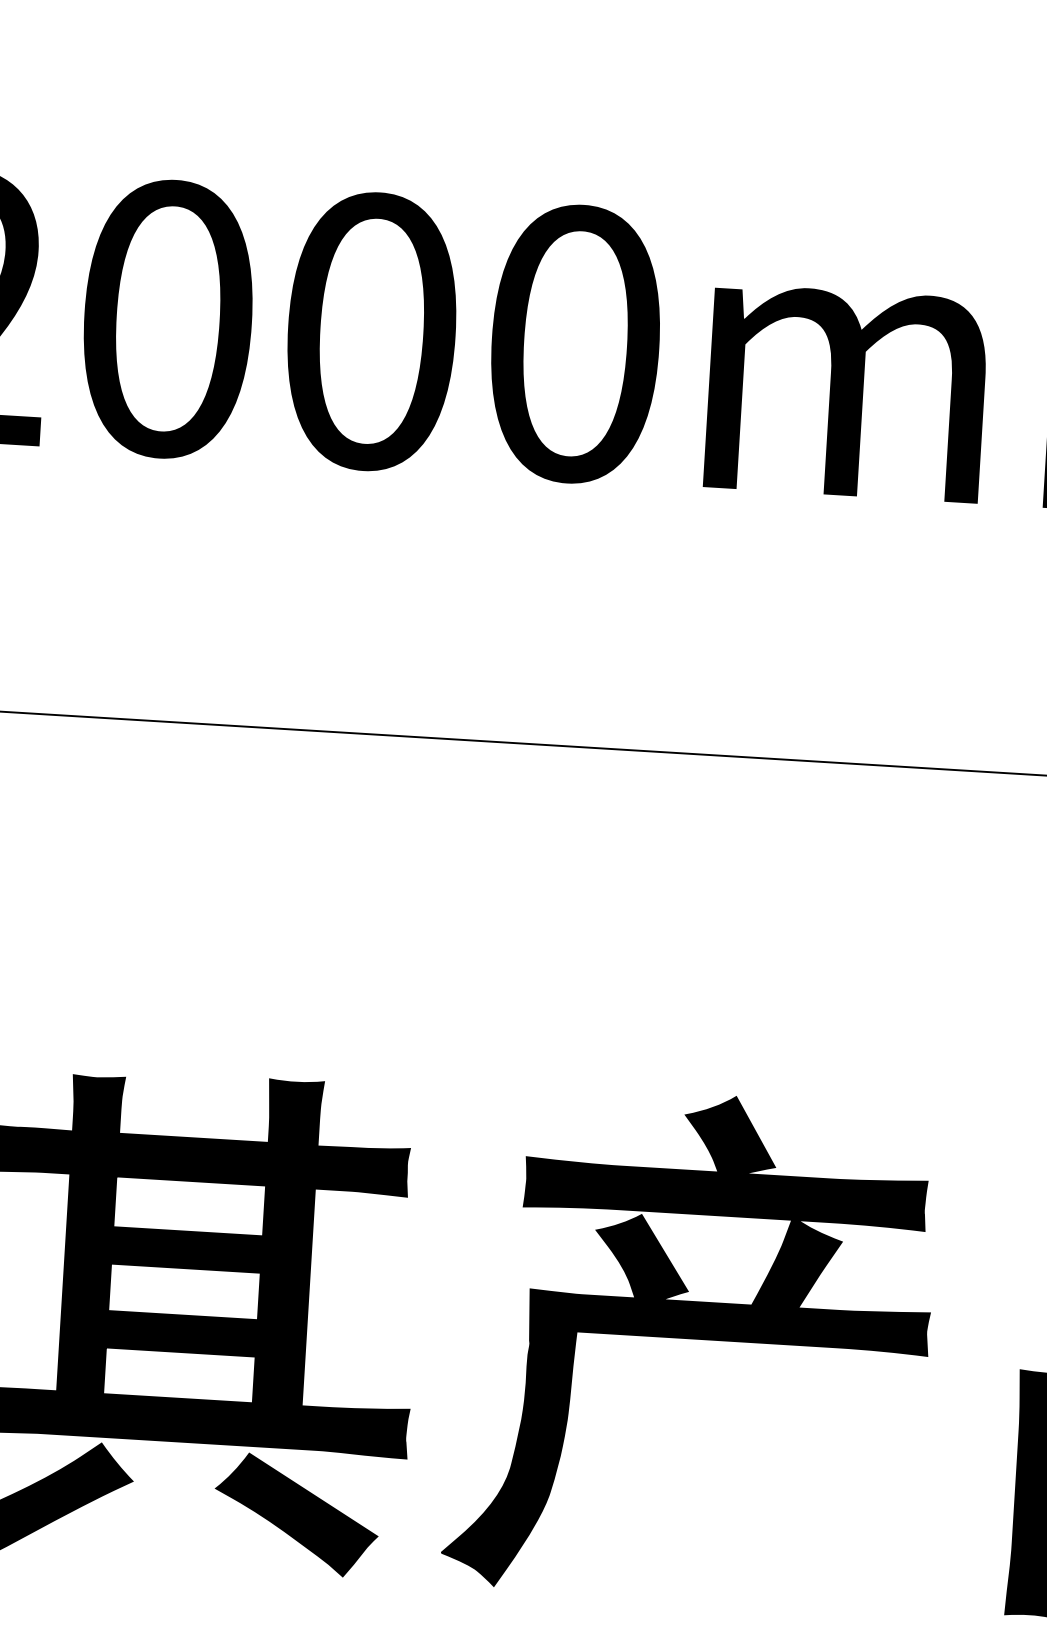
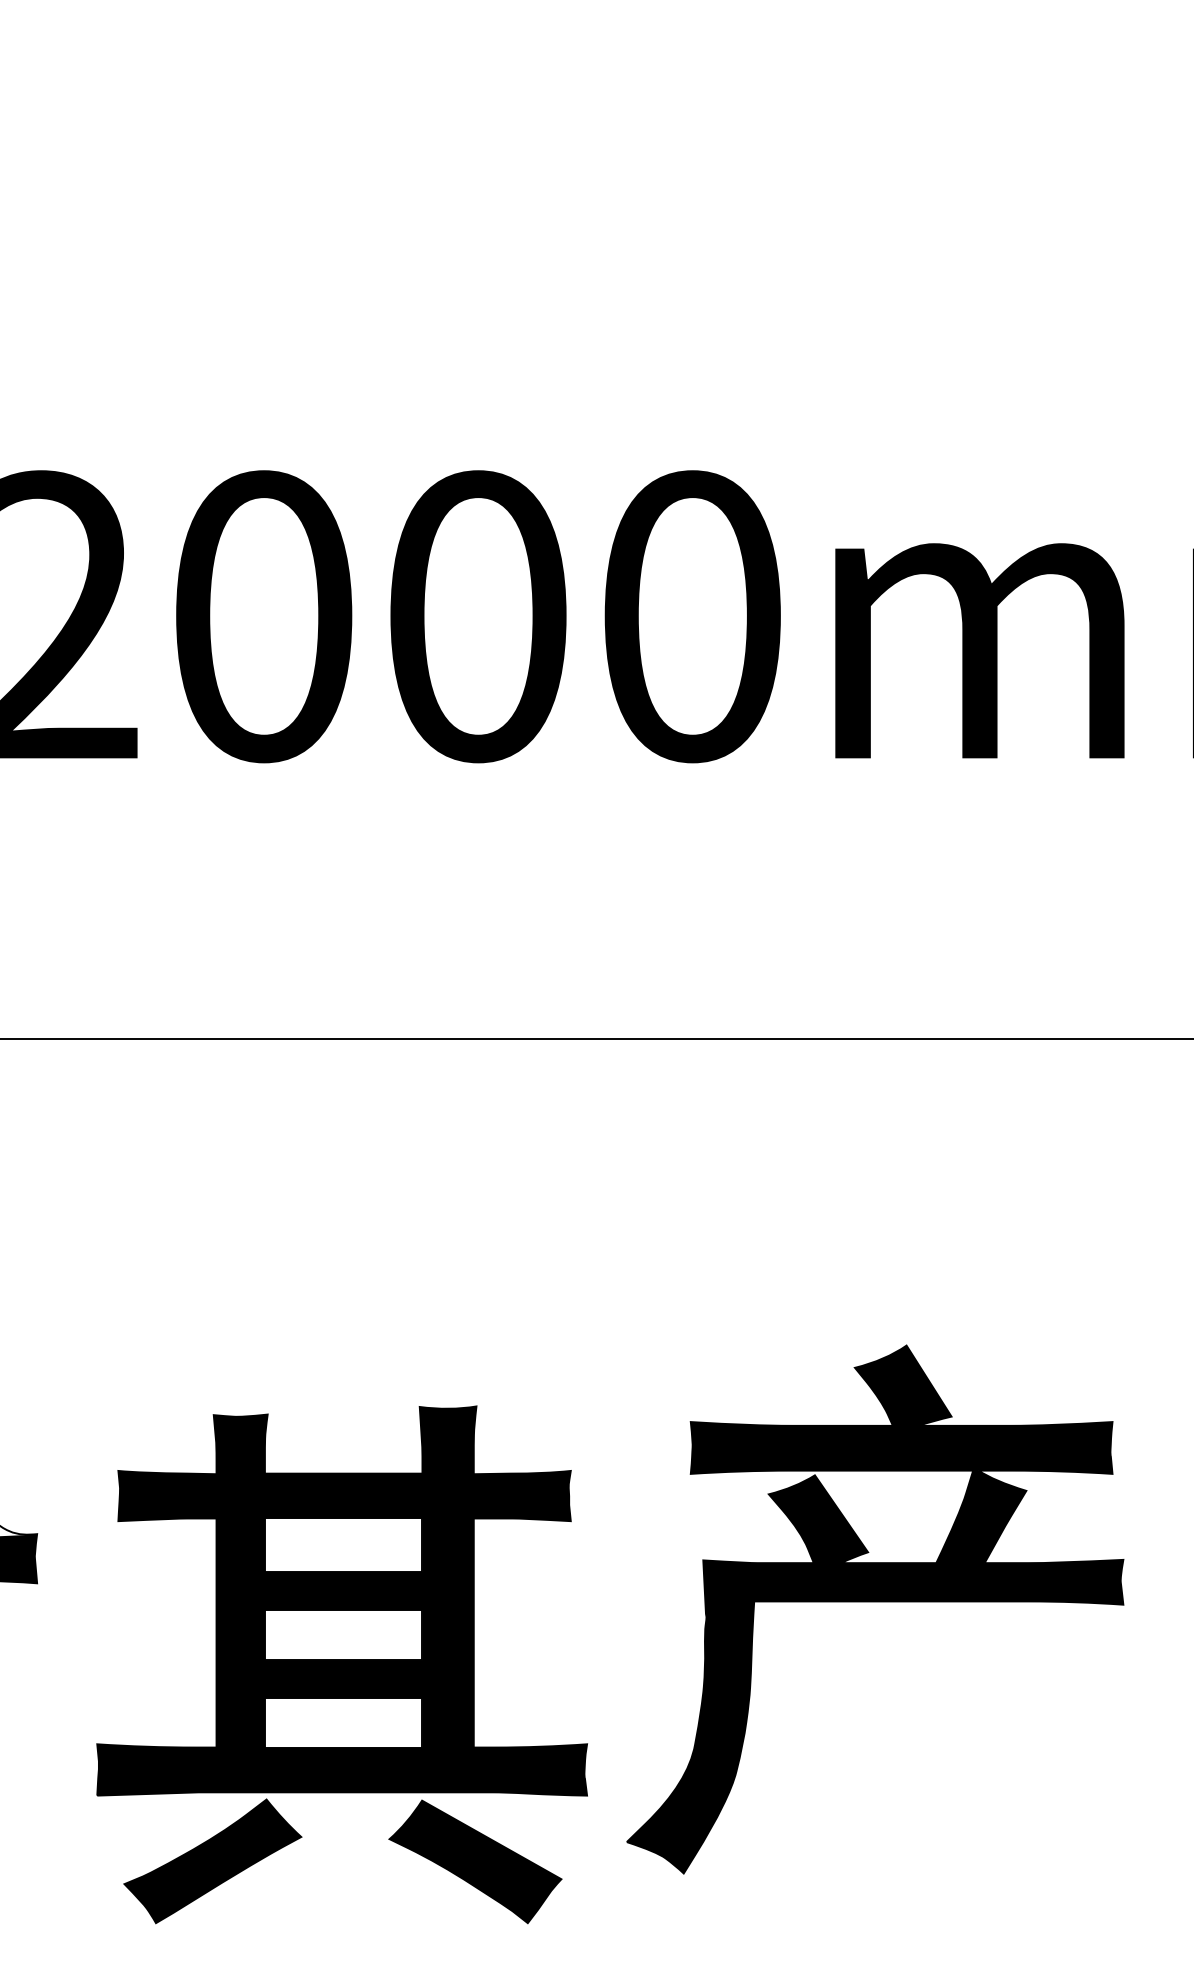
part: (691, 1339) -> (875, 1602), moved

